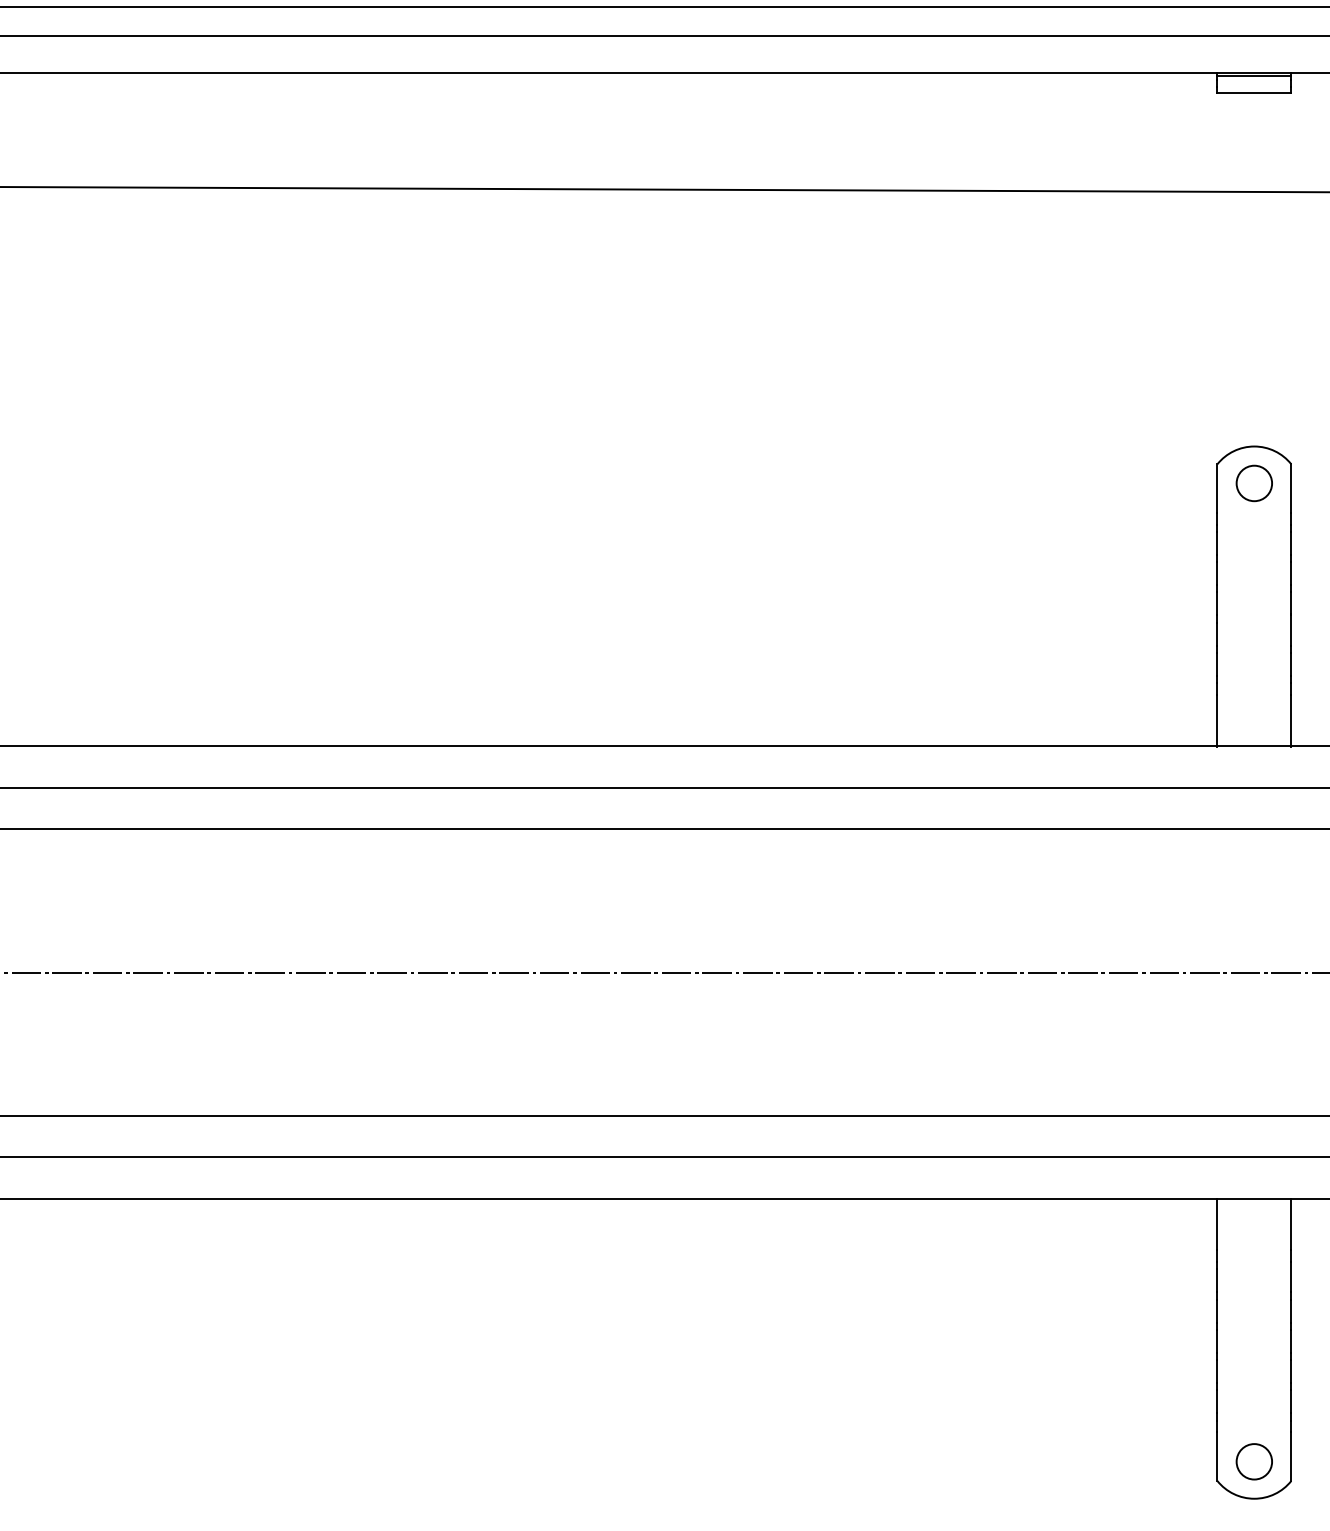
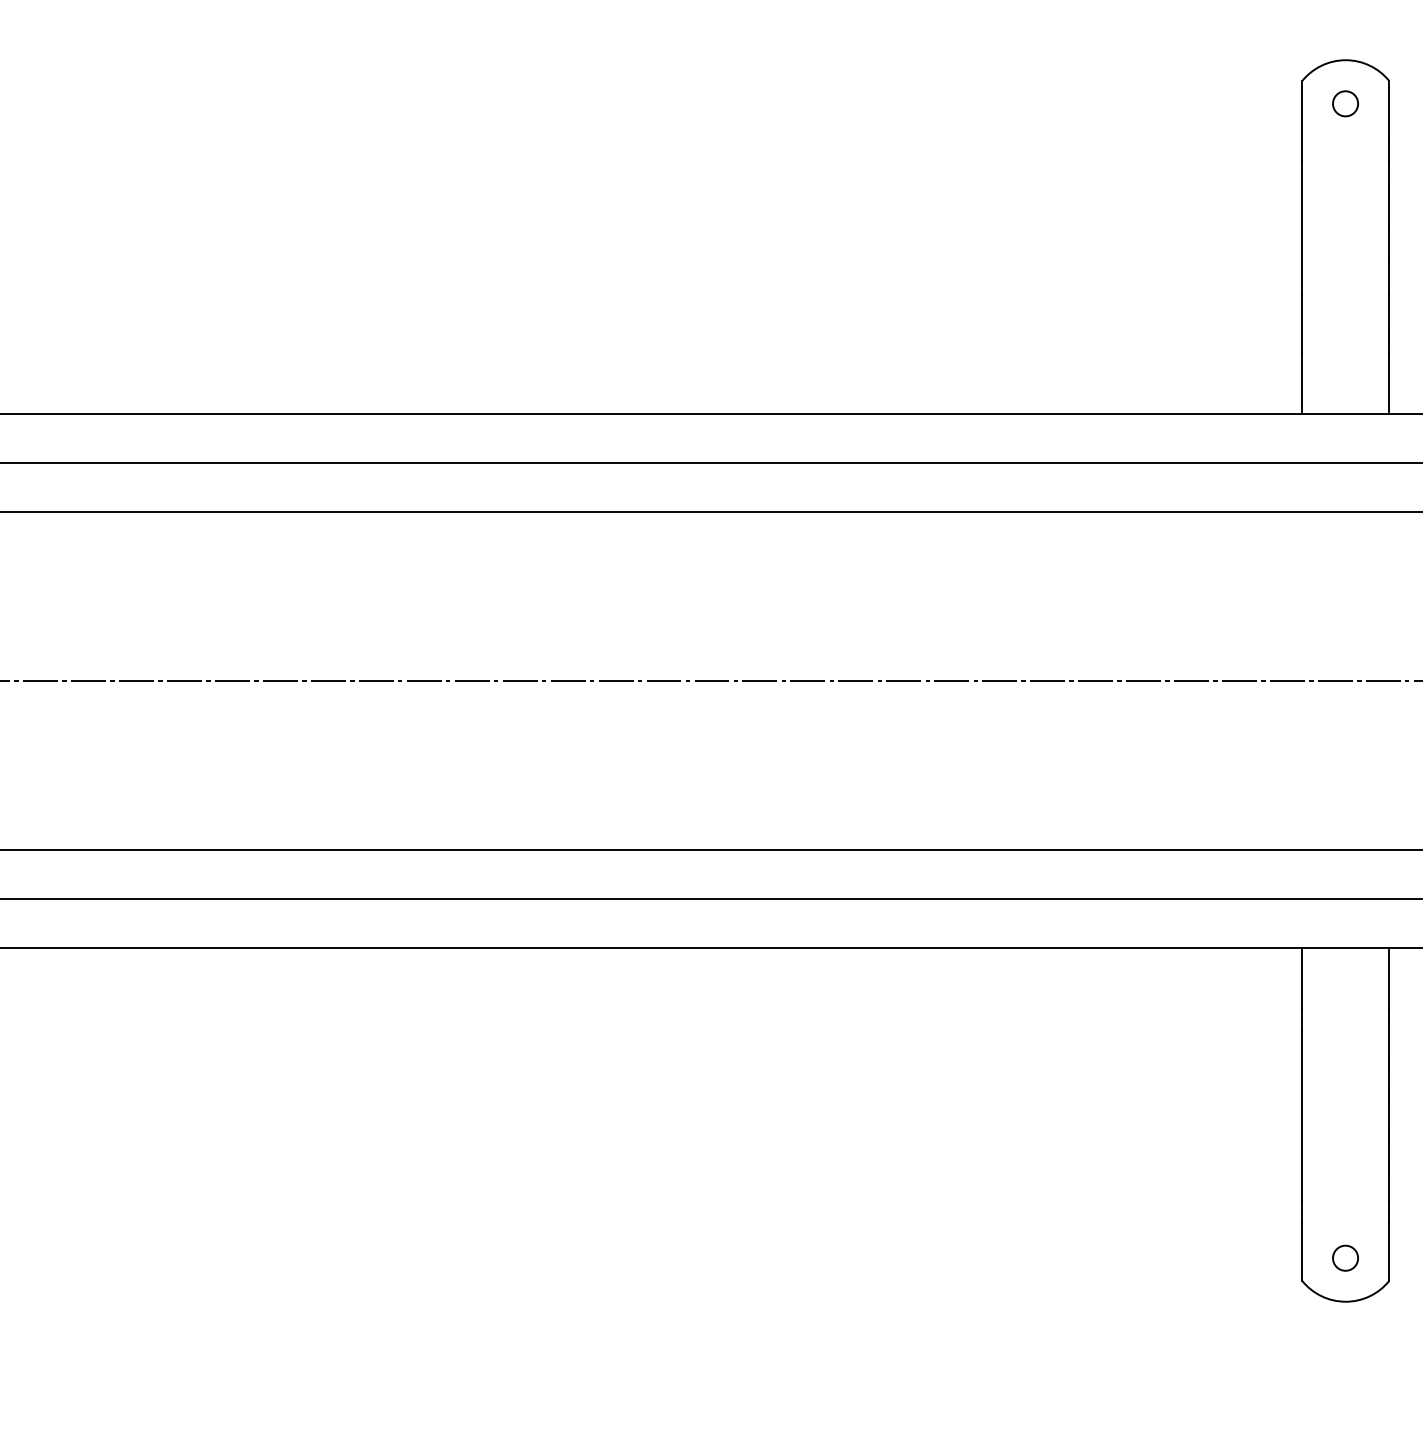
circle: (1253, 483) -> (1344, 103), size x0.6
circle: (1253, 1461) -> (1344, 1257), size x0.6

